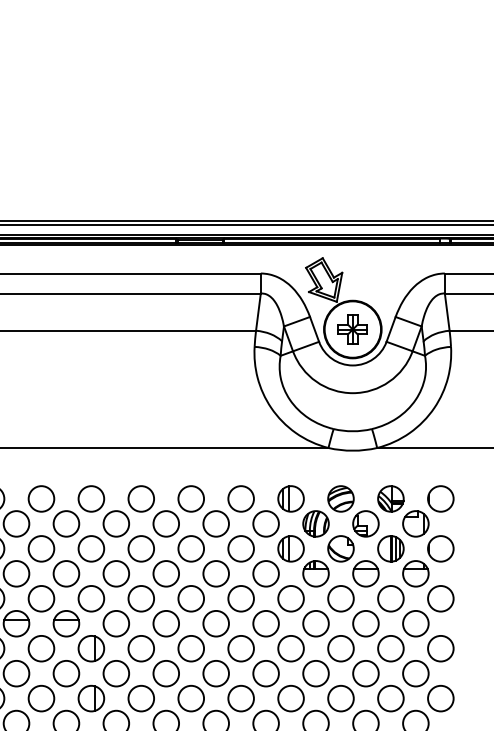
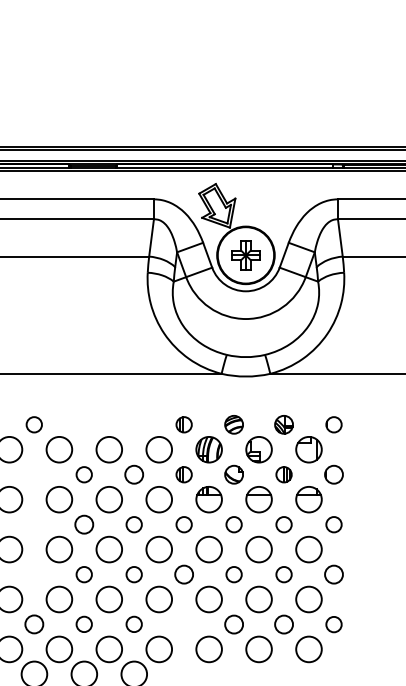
circle: (140, 498) -> (33, 424), size x0.6
circle: (190, 498) -> (83, 424), removed
circle: (240, 498) -> (133, 424), removed
part: (290, 498) -> (183, 424), size x0.6
part: (340, 498) -> (233, 424), size x0.7
part: (390, 498) -> (283, 424), size x0.7
circle: (440, 498) -> (333, 424), size x0.6
circle: (140, 548) -> (33, 474), removed
circle: (190, 548) -> (83, 474), size x0.6
circle: (240, 548) -> (133, 474), size x0.7
part: (290, 548) -> (183, 474), size x0.6
part: (340, 548) -> (233, 474), size x0.7
part: (390, 548) -> (283, 474), size x0.6
circle: (440, 548) -> (333, 474), size x0.7
circle: (140, 598) -> (33, 524), removed
circle: (190, 598) -> (83, 524), size x0.7
circle: (240, 598) -> (133, 524), size x0.6
circle: (290, 598) -> (183, 524), size x0.6
circle: (340, 598) -> (233, 524), size x0.6
circle: (390, 598) -> (283, 524), size x0.6
circle: (440, 598) -> (333, 524), size x0.6
circle: (140, 648) -> (33, 574), removed
circle: (190, 648) -> (83, 574), size x0.6
circle: (240, 648) -> (133, 574), size x0.6
circle: (290, 648) -> (183, 574), size x0.7
circle: (340, 648) -> (233, 574), size x0.6
circle: (390, 648) -> (283, 574), size x0.6
circle: (440, 648) -> (333, 574), size x0.7
circle: (140, 698) -> (33, 624), size x0.7
circle: (190, 698) -> (83, 624), size x0.6
circle: (240, 698) -> (133, 624), size x0.6
circle: (290, 698) -> (183, 624), removed
circle: (340, 698) -> (233, 624), size x0.7
circle: (390, 698) -> (283, 624), size x0.7
circle: (440, 698) -> (333, 624), size x0.6

